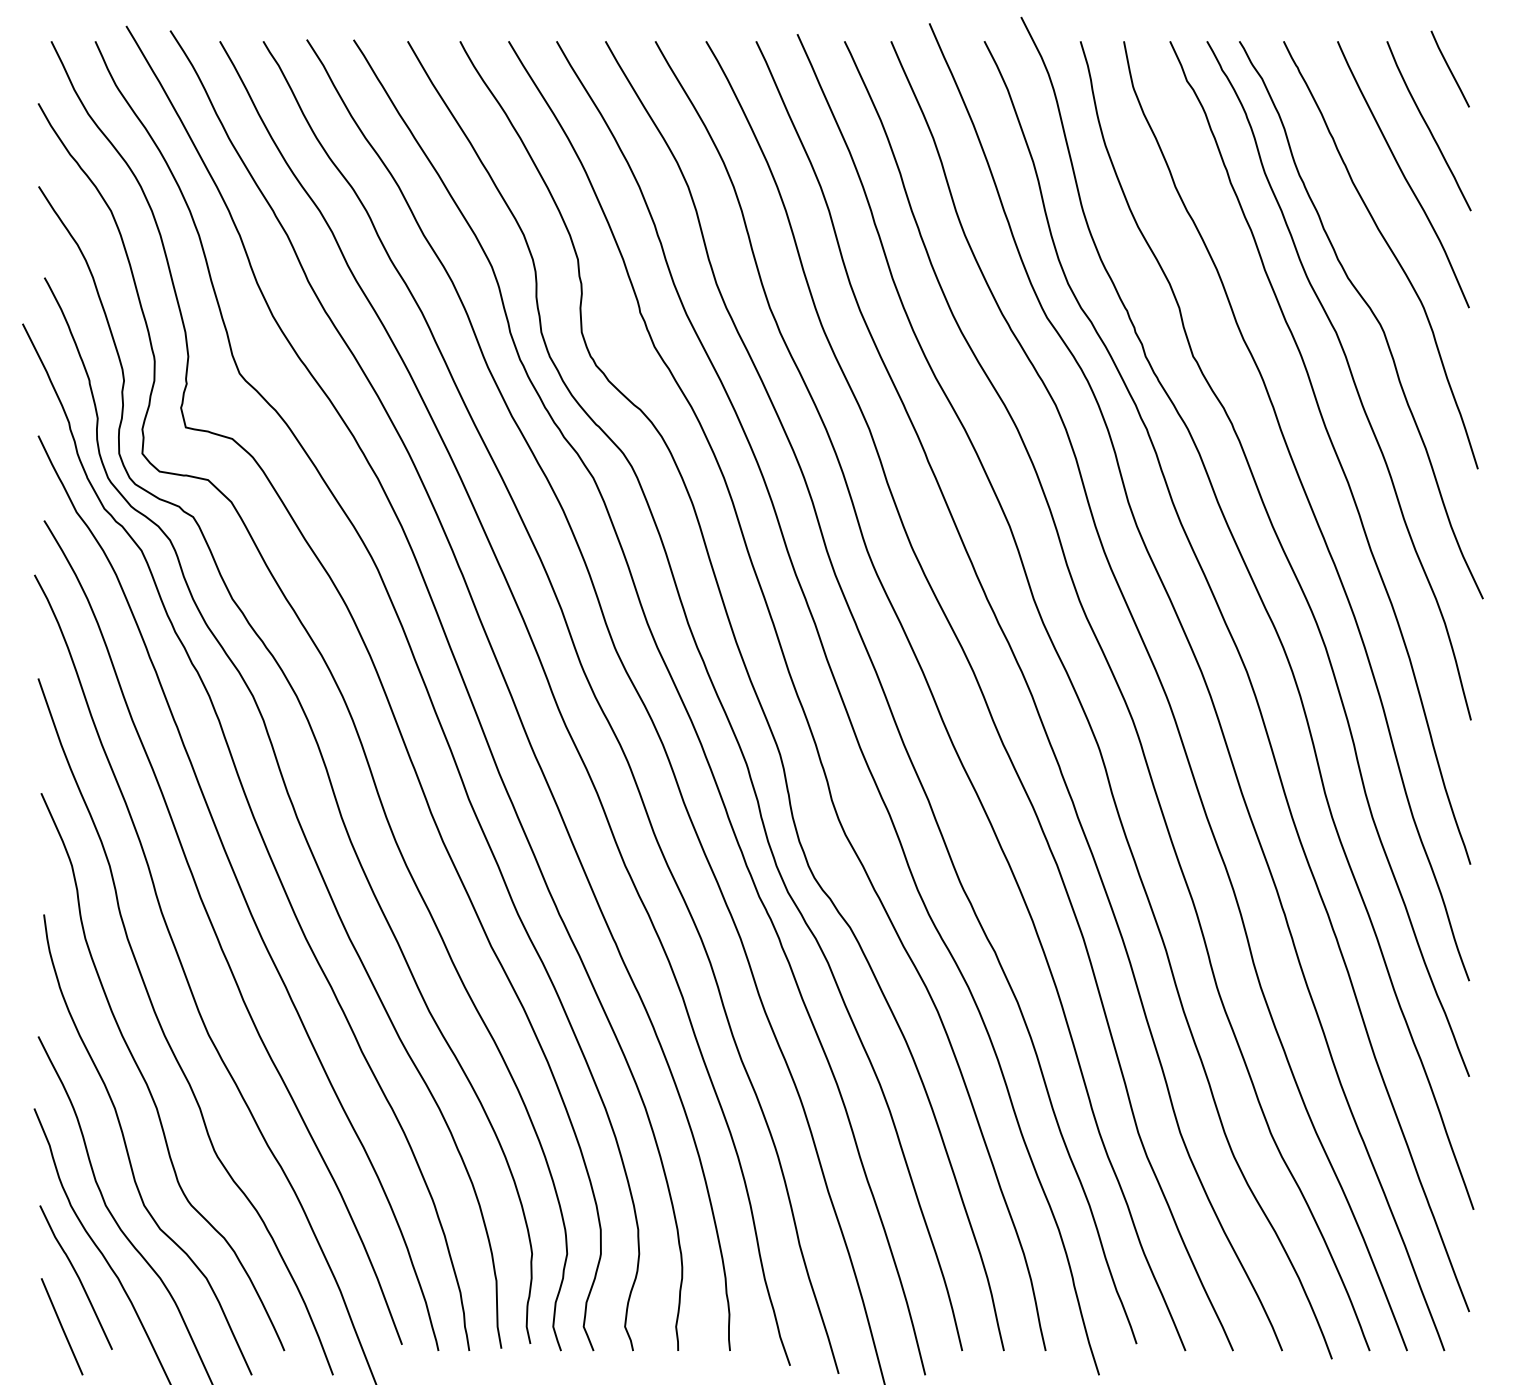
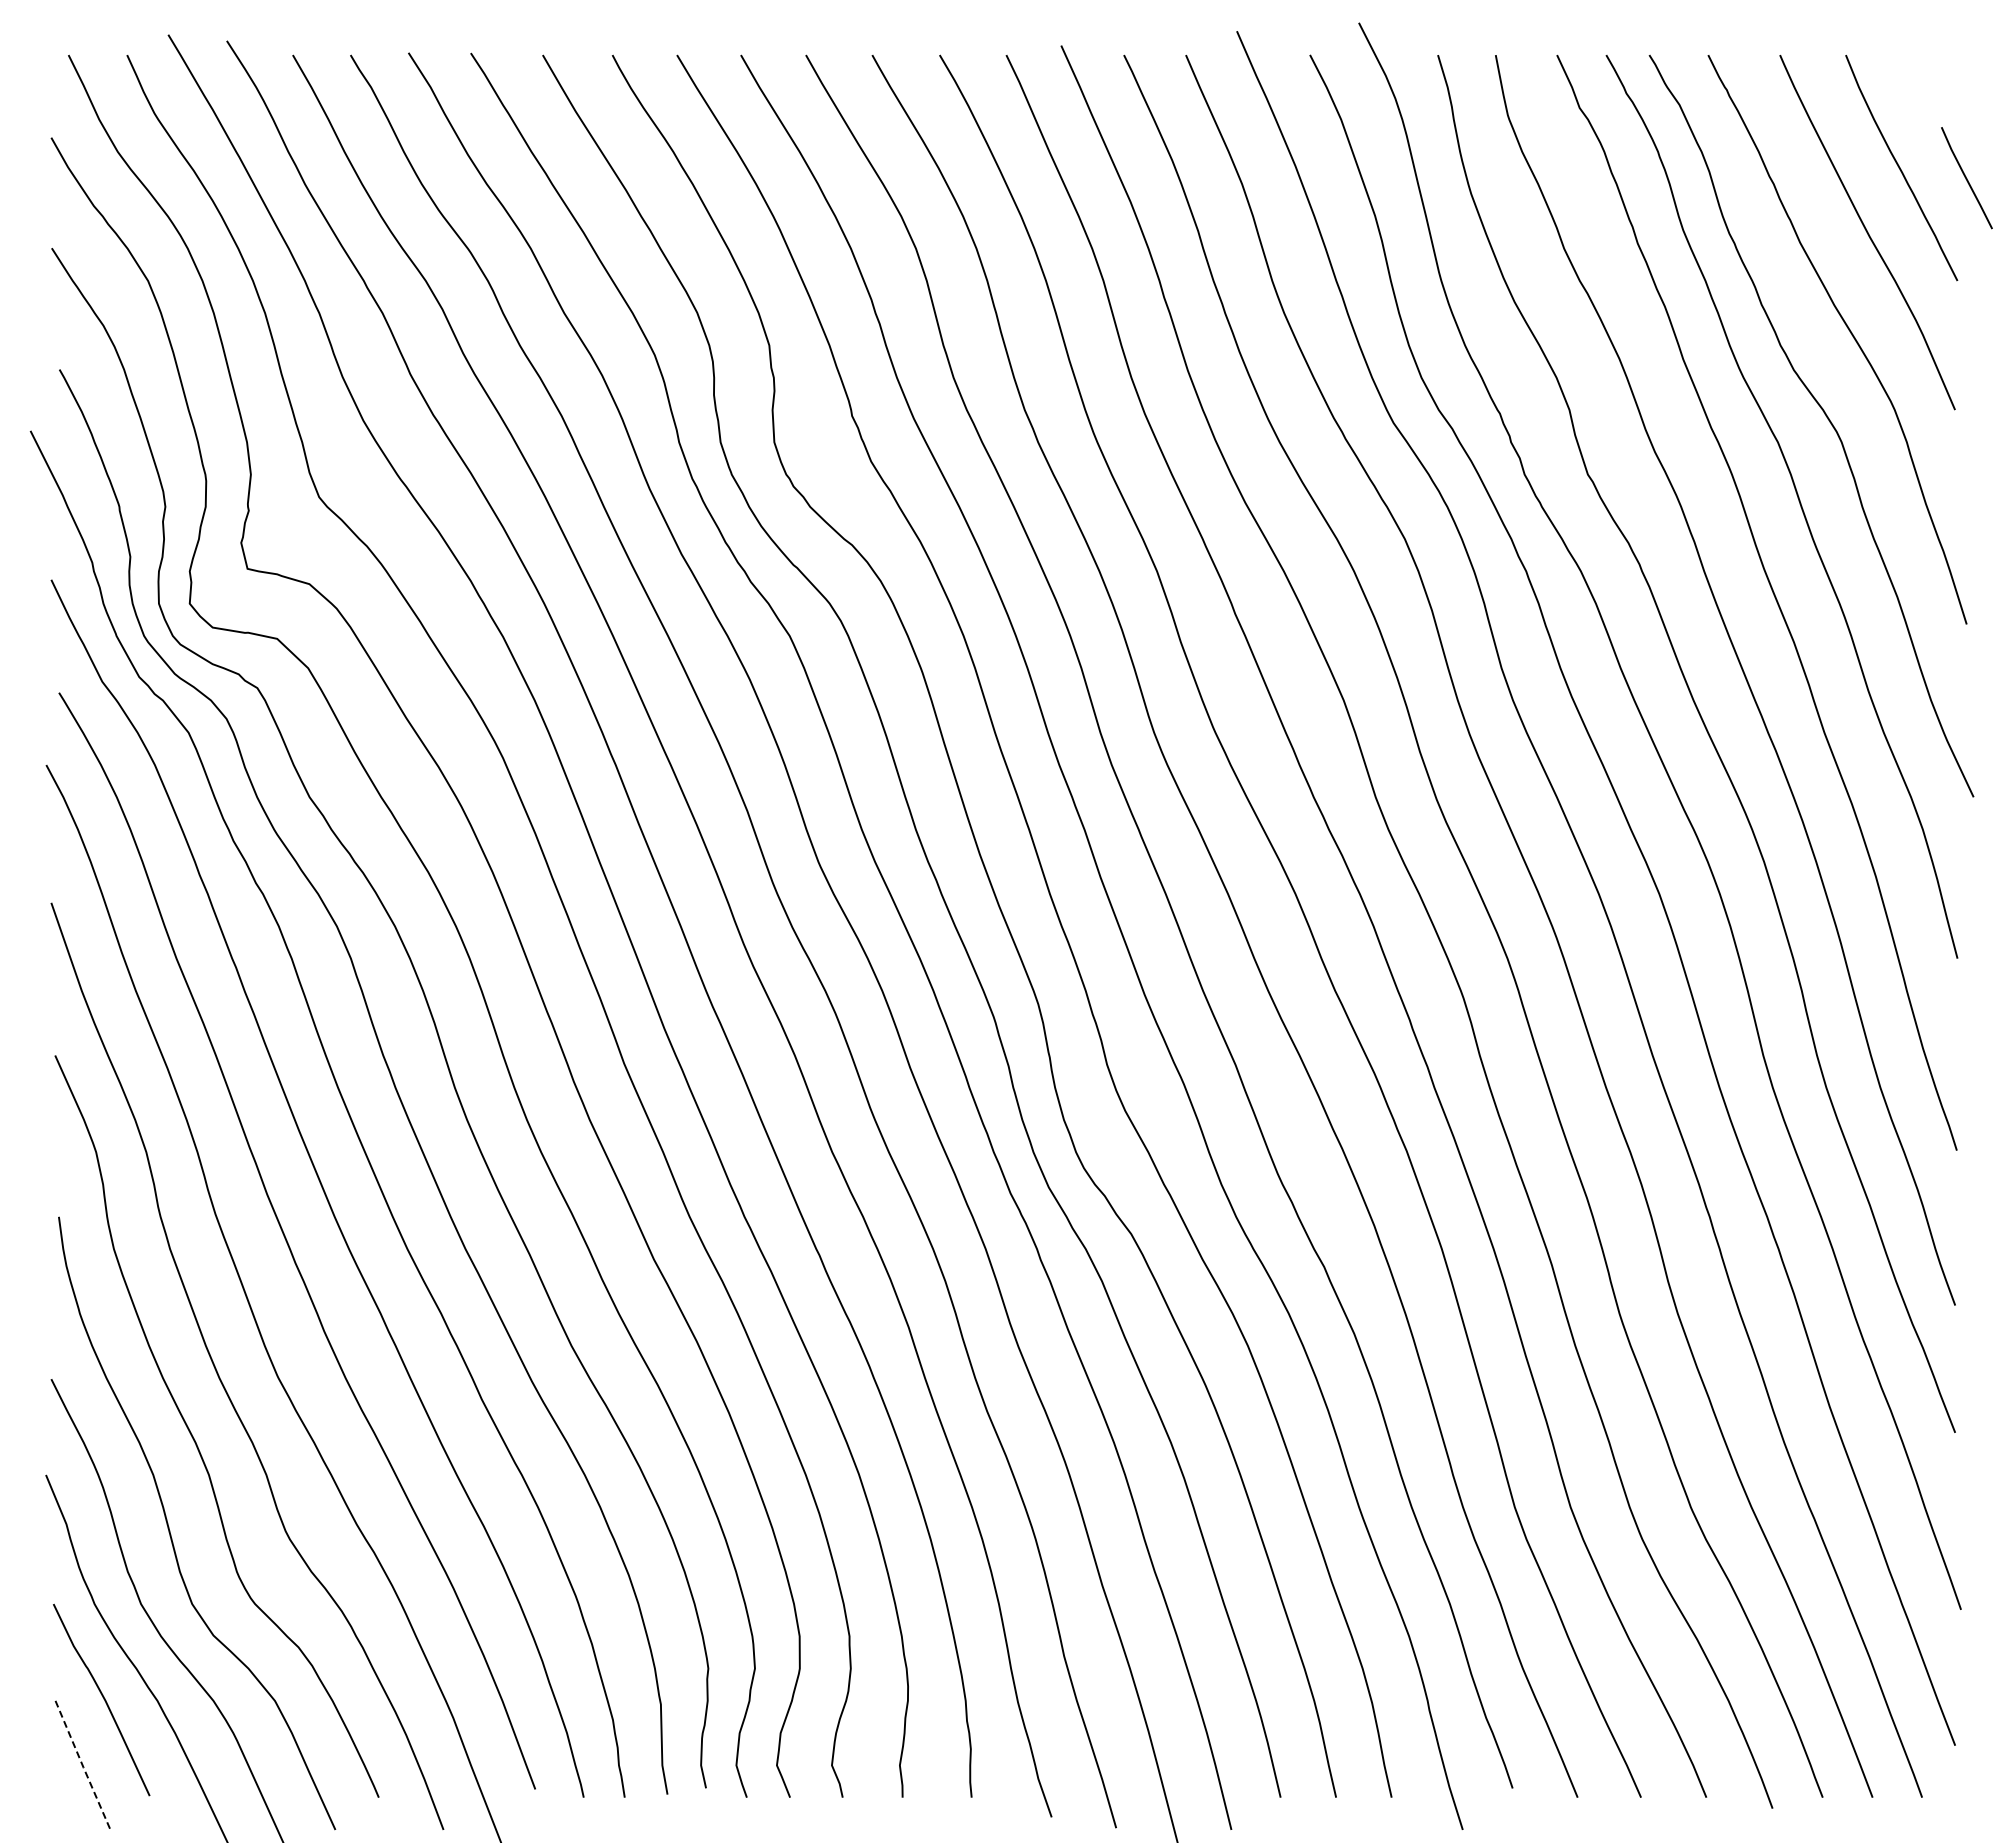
line: (1449, 69) -> (1966, 178), moved
line: (61, 1326) -> (82, 1765), solid -> dashed

